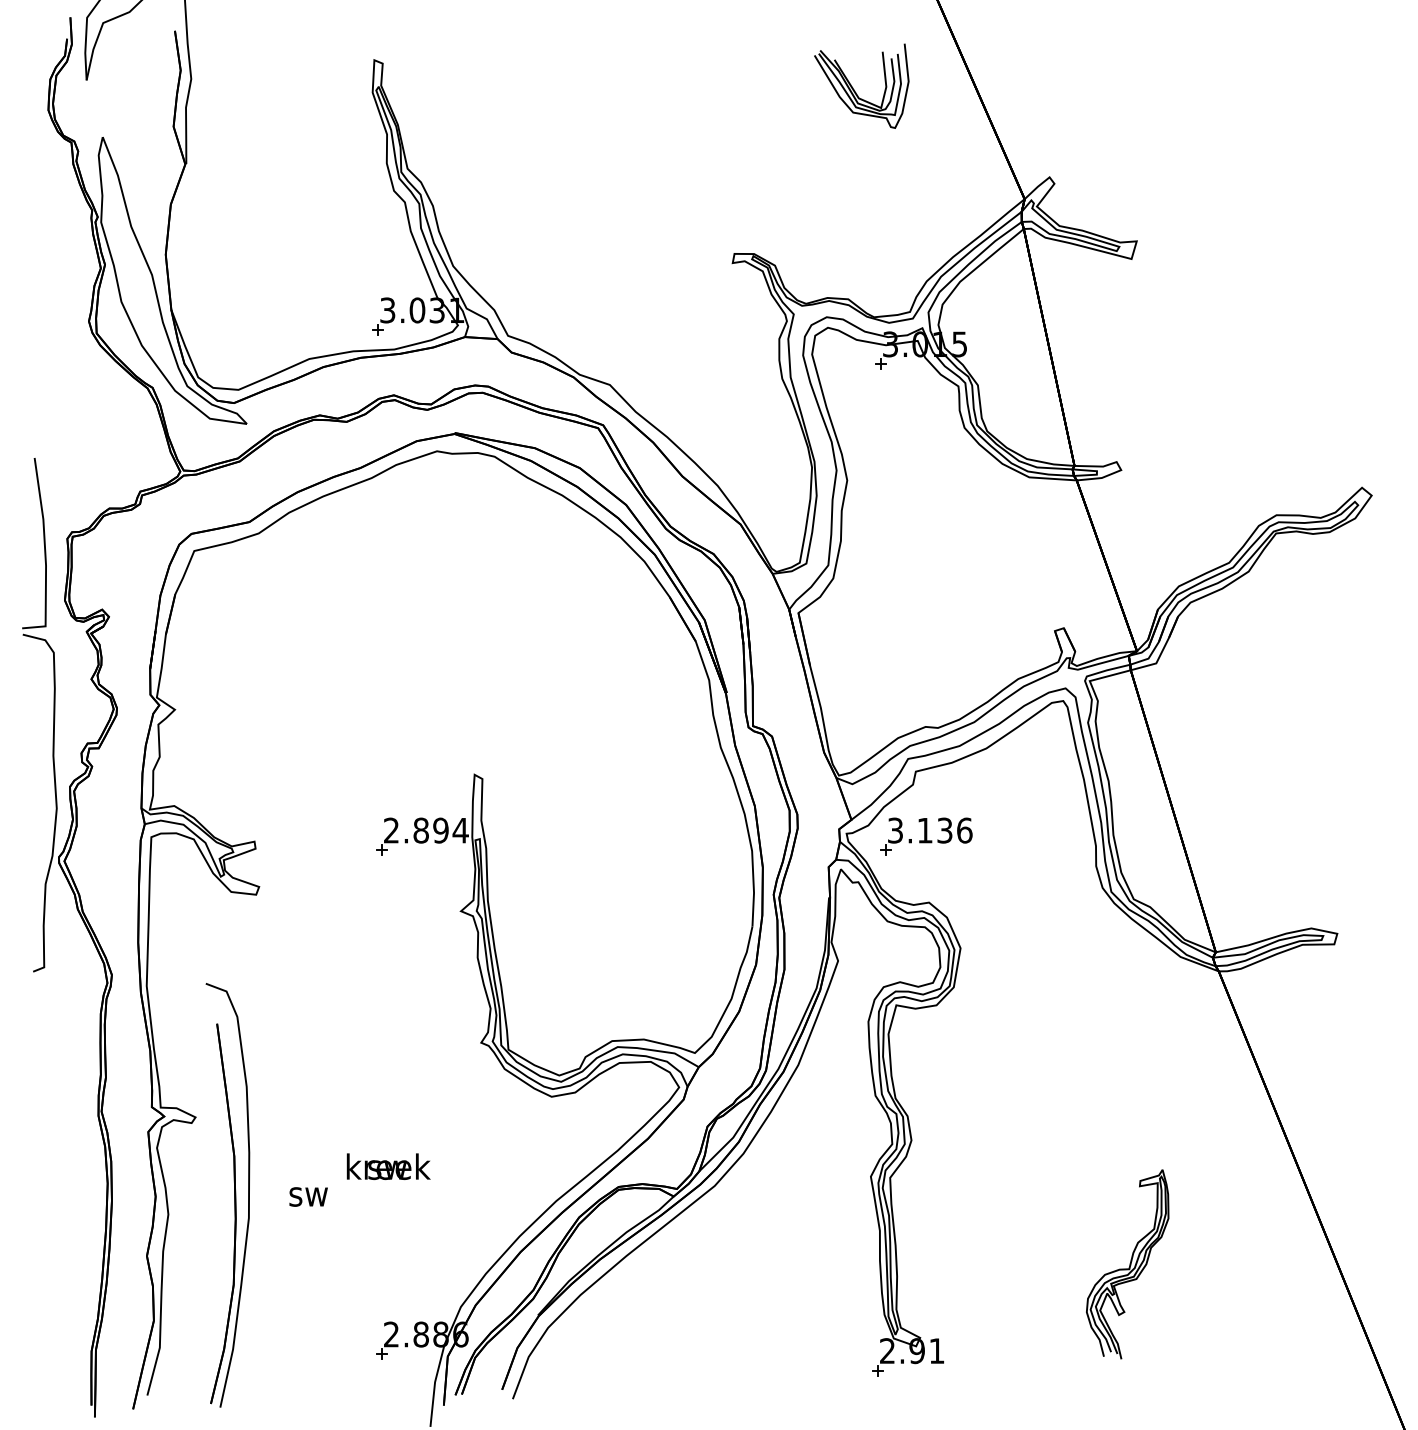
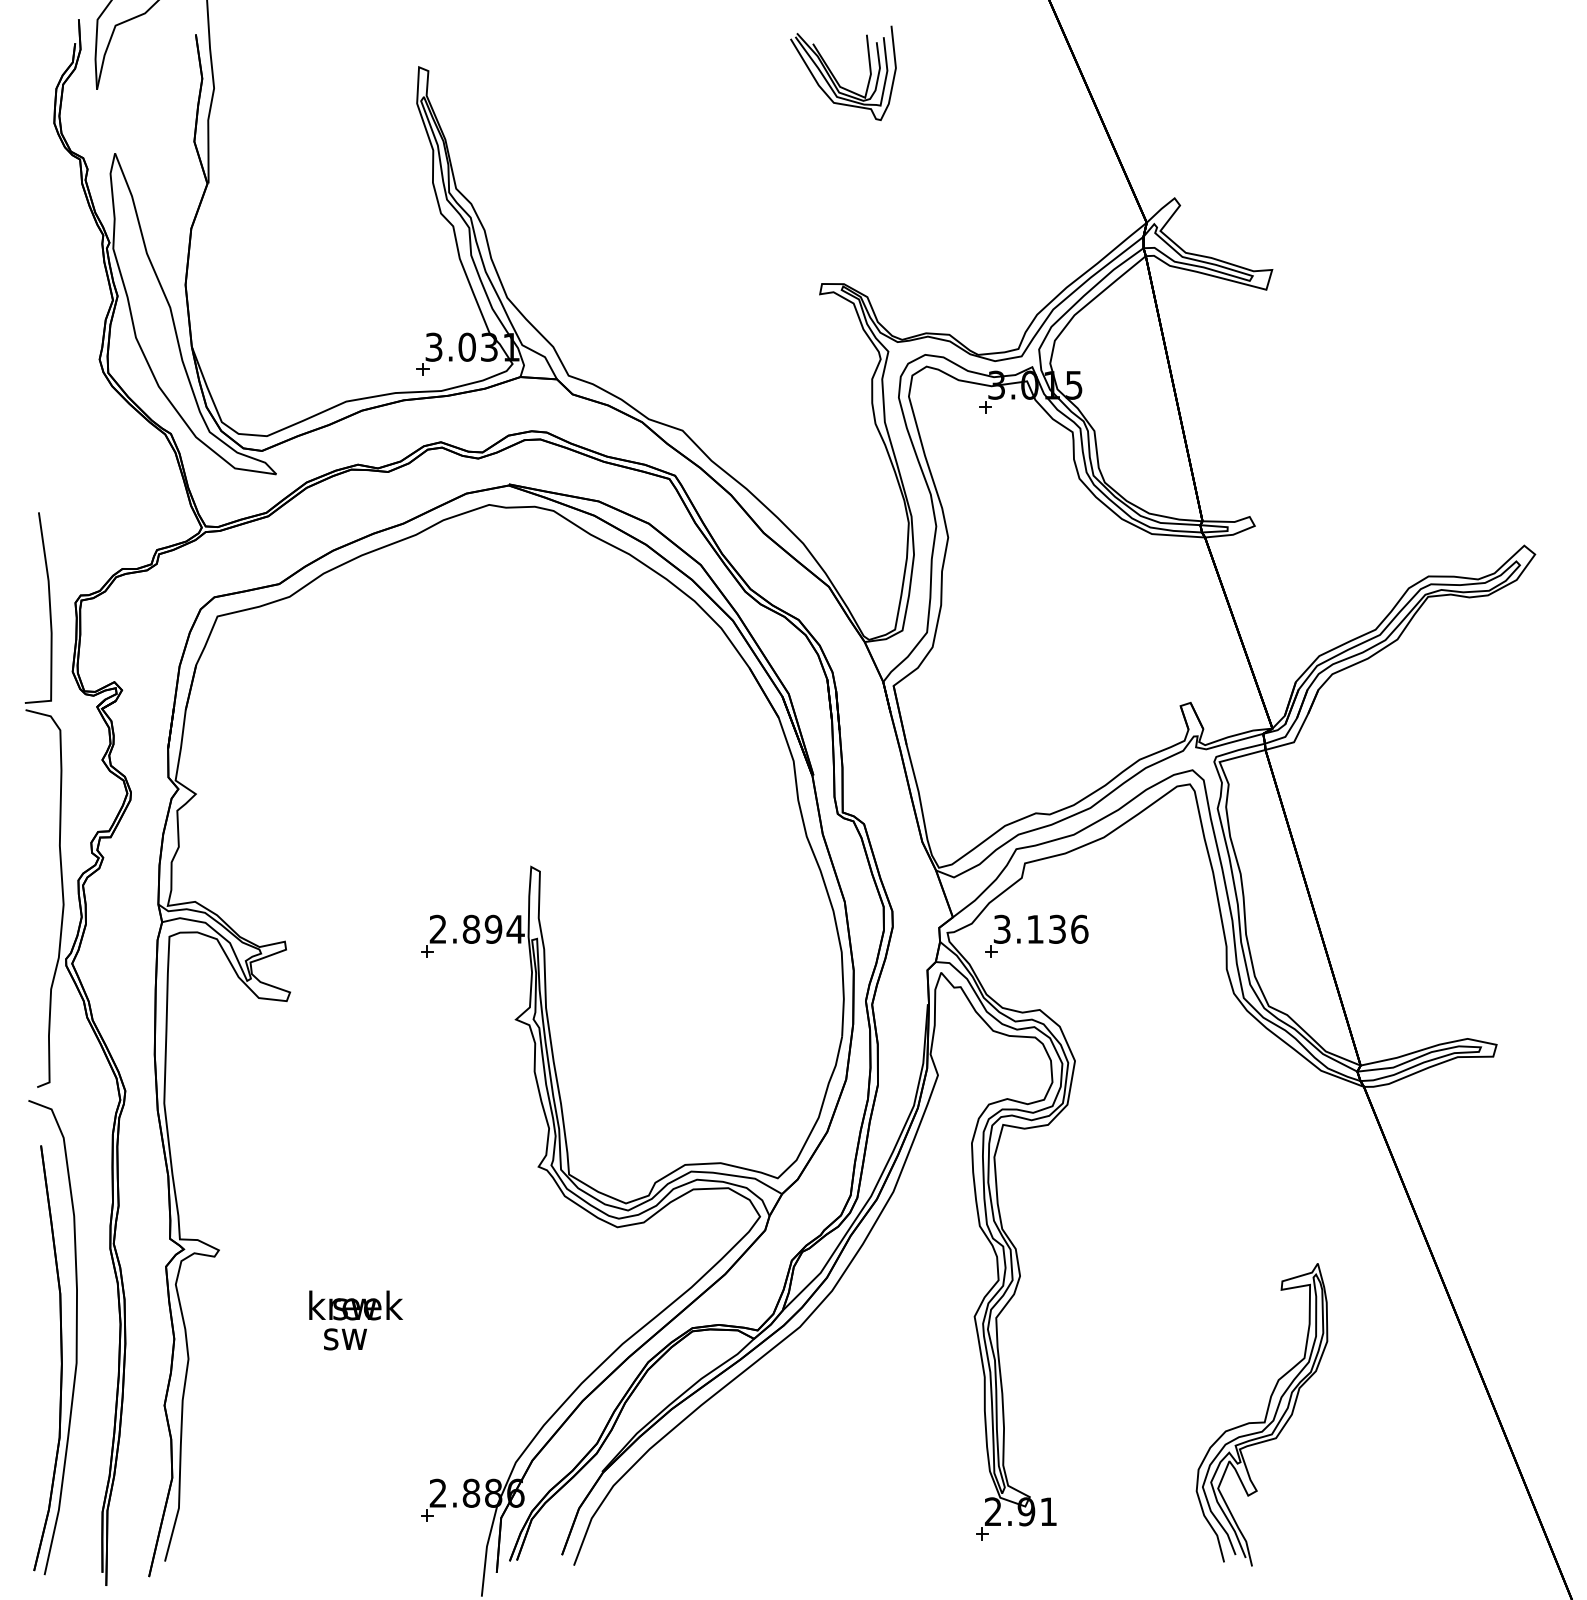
part: (854, 89) -> (835, 77), moved
text: (388, 1166) -> (355, 1305), moved
part: (234, 1195) -> (60, 1337), moved
part: (1127, 1264) -> (1261, 1414), size x1.43

